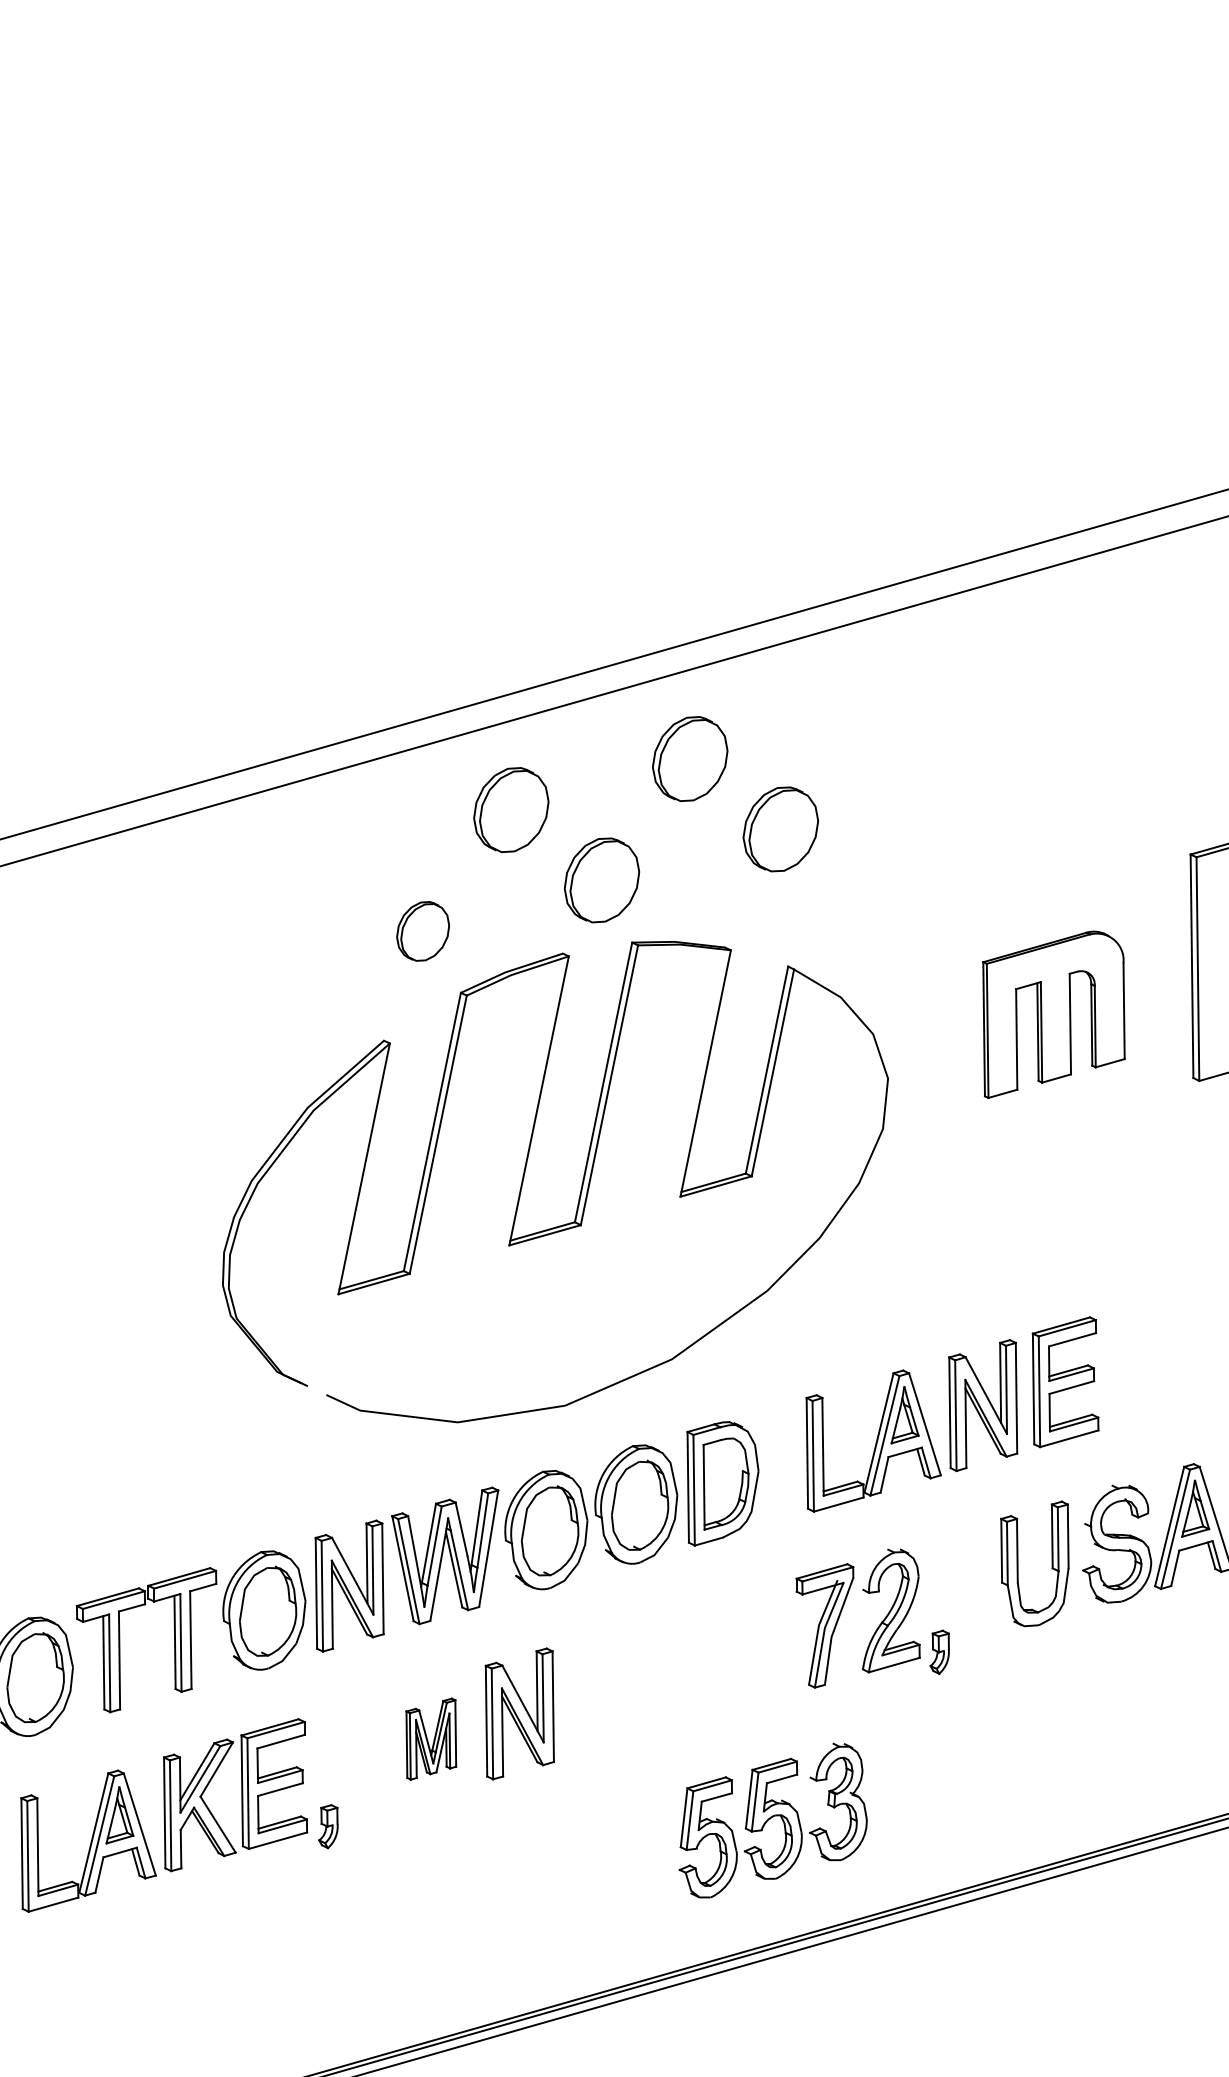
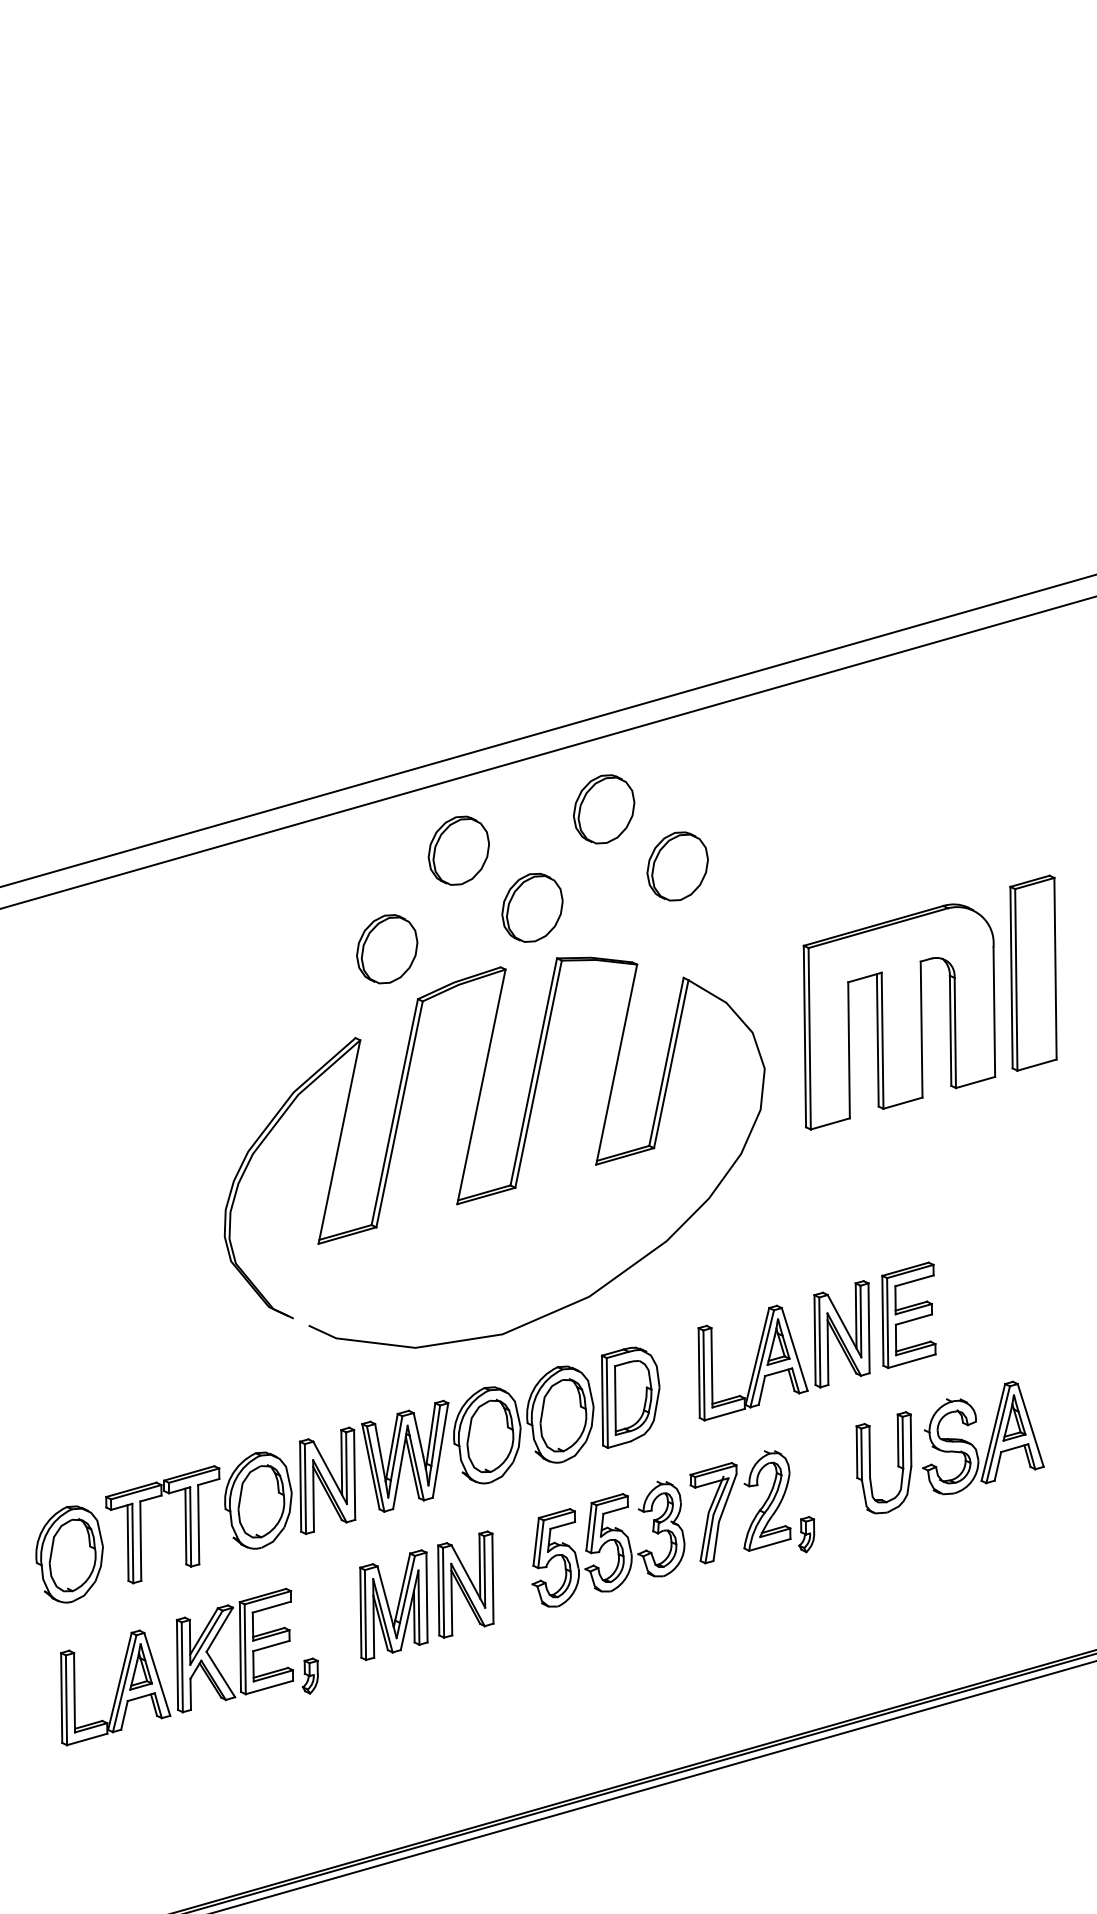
part: (423, 931) -> (387, 949), size x1.43
part: (1054, 1014) -> (899, 1016), size x1.67
part: (430, 1738) -> (393, 1604), size x1.67
part: (773, 1819) -> (608, 1543), moved

